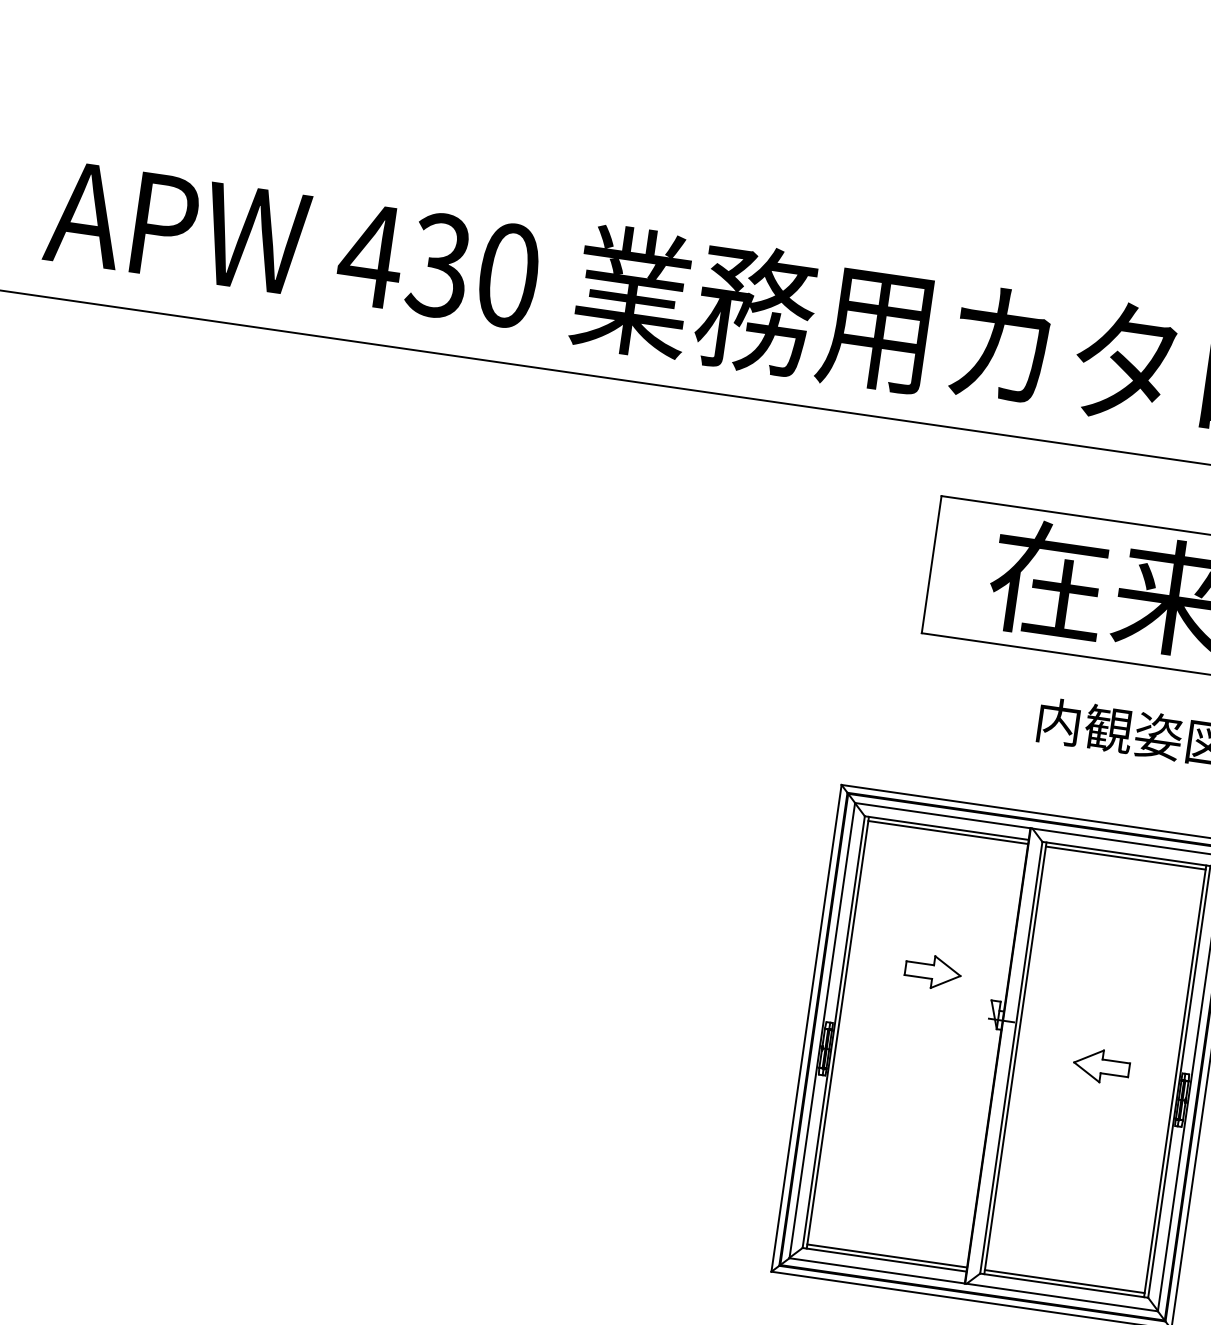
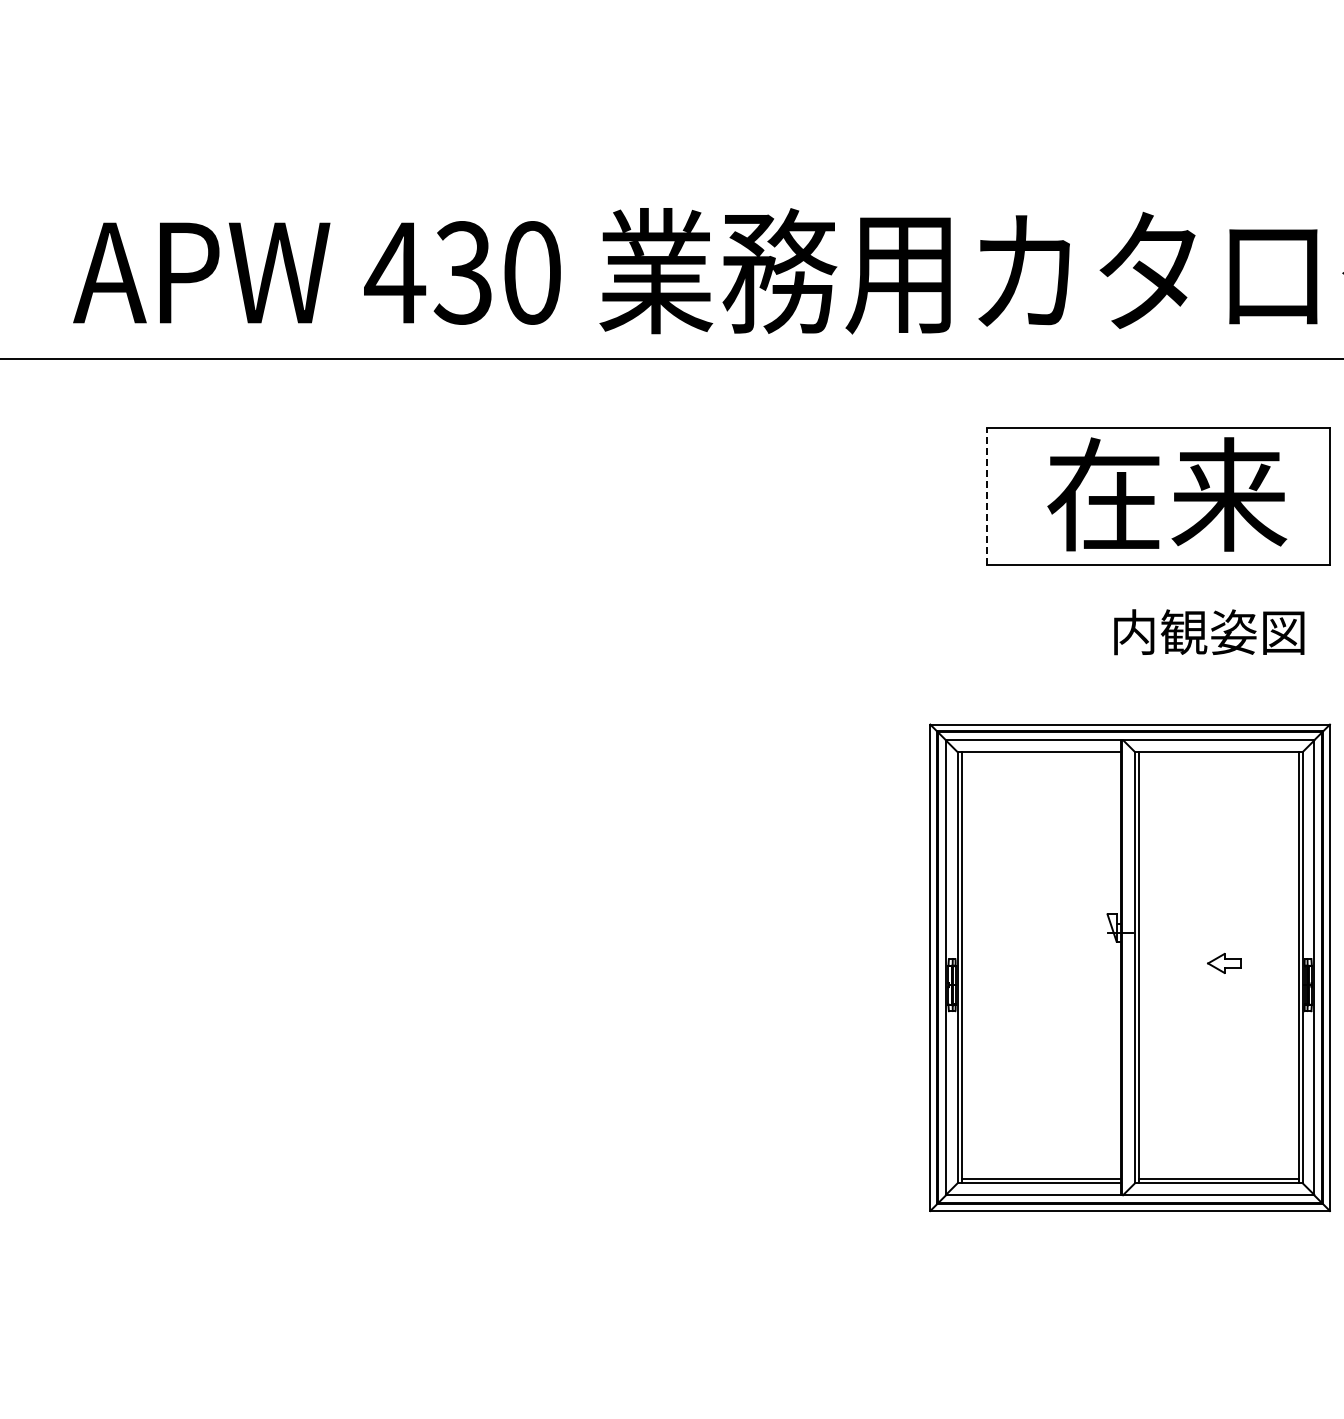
line: (931, 564) -> (987, 496), solid -> dashed
line: (948, 832) -> (1041, 756), removed
line: (1125, 858) -> (1218, 756), removed
part: (933, 971) -> (1046, 894), removed
part: (1101, 1066) -> (1224, 963), size x0.6

